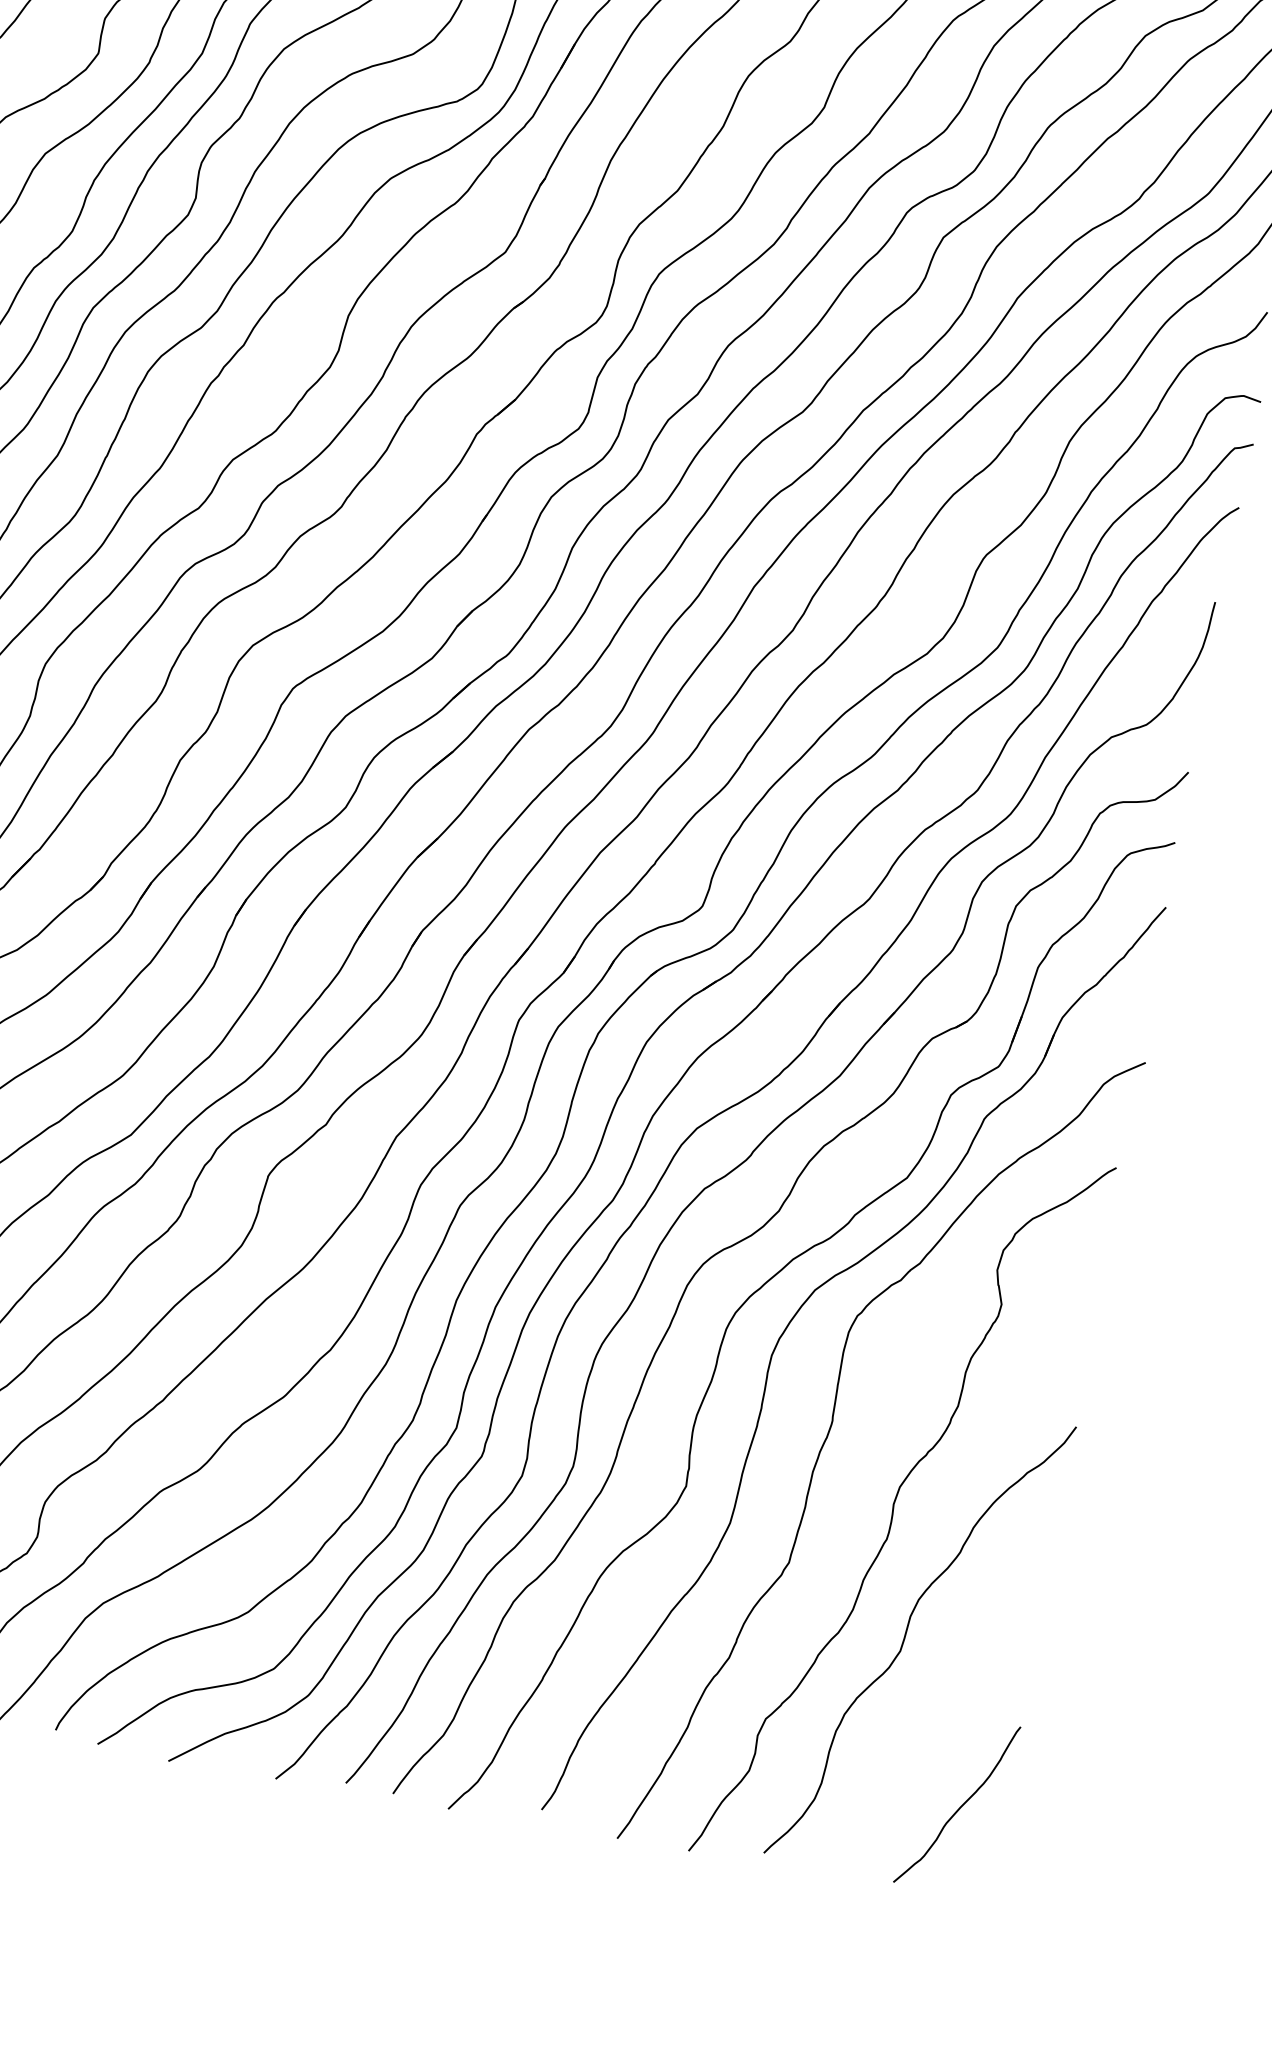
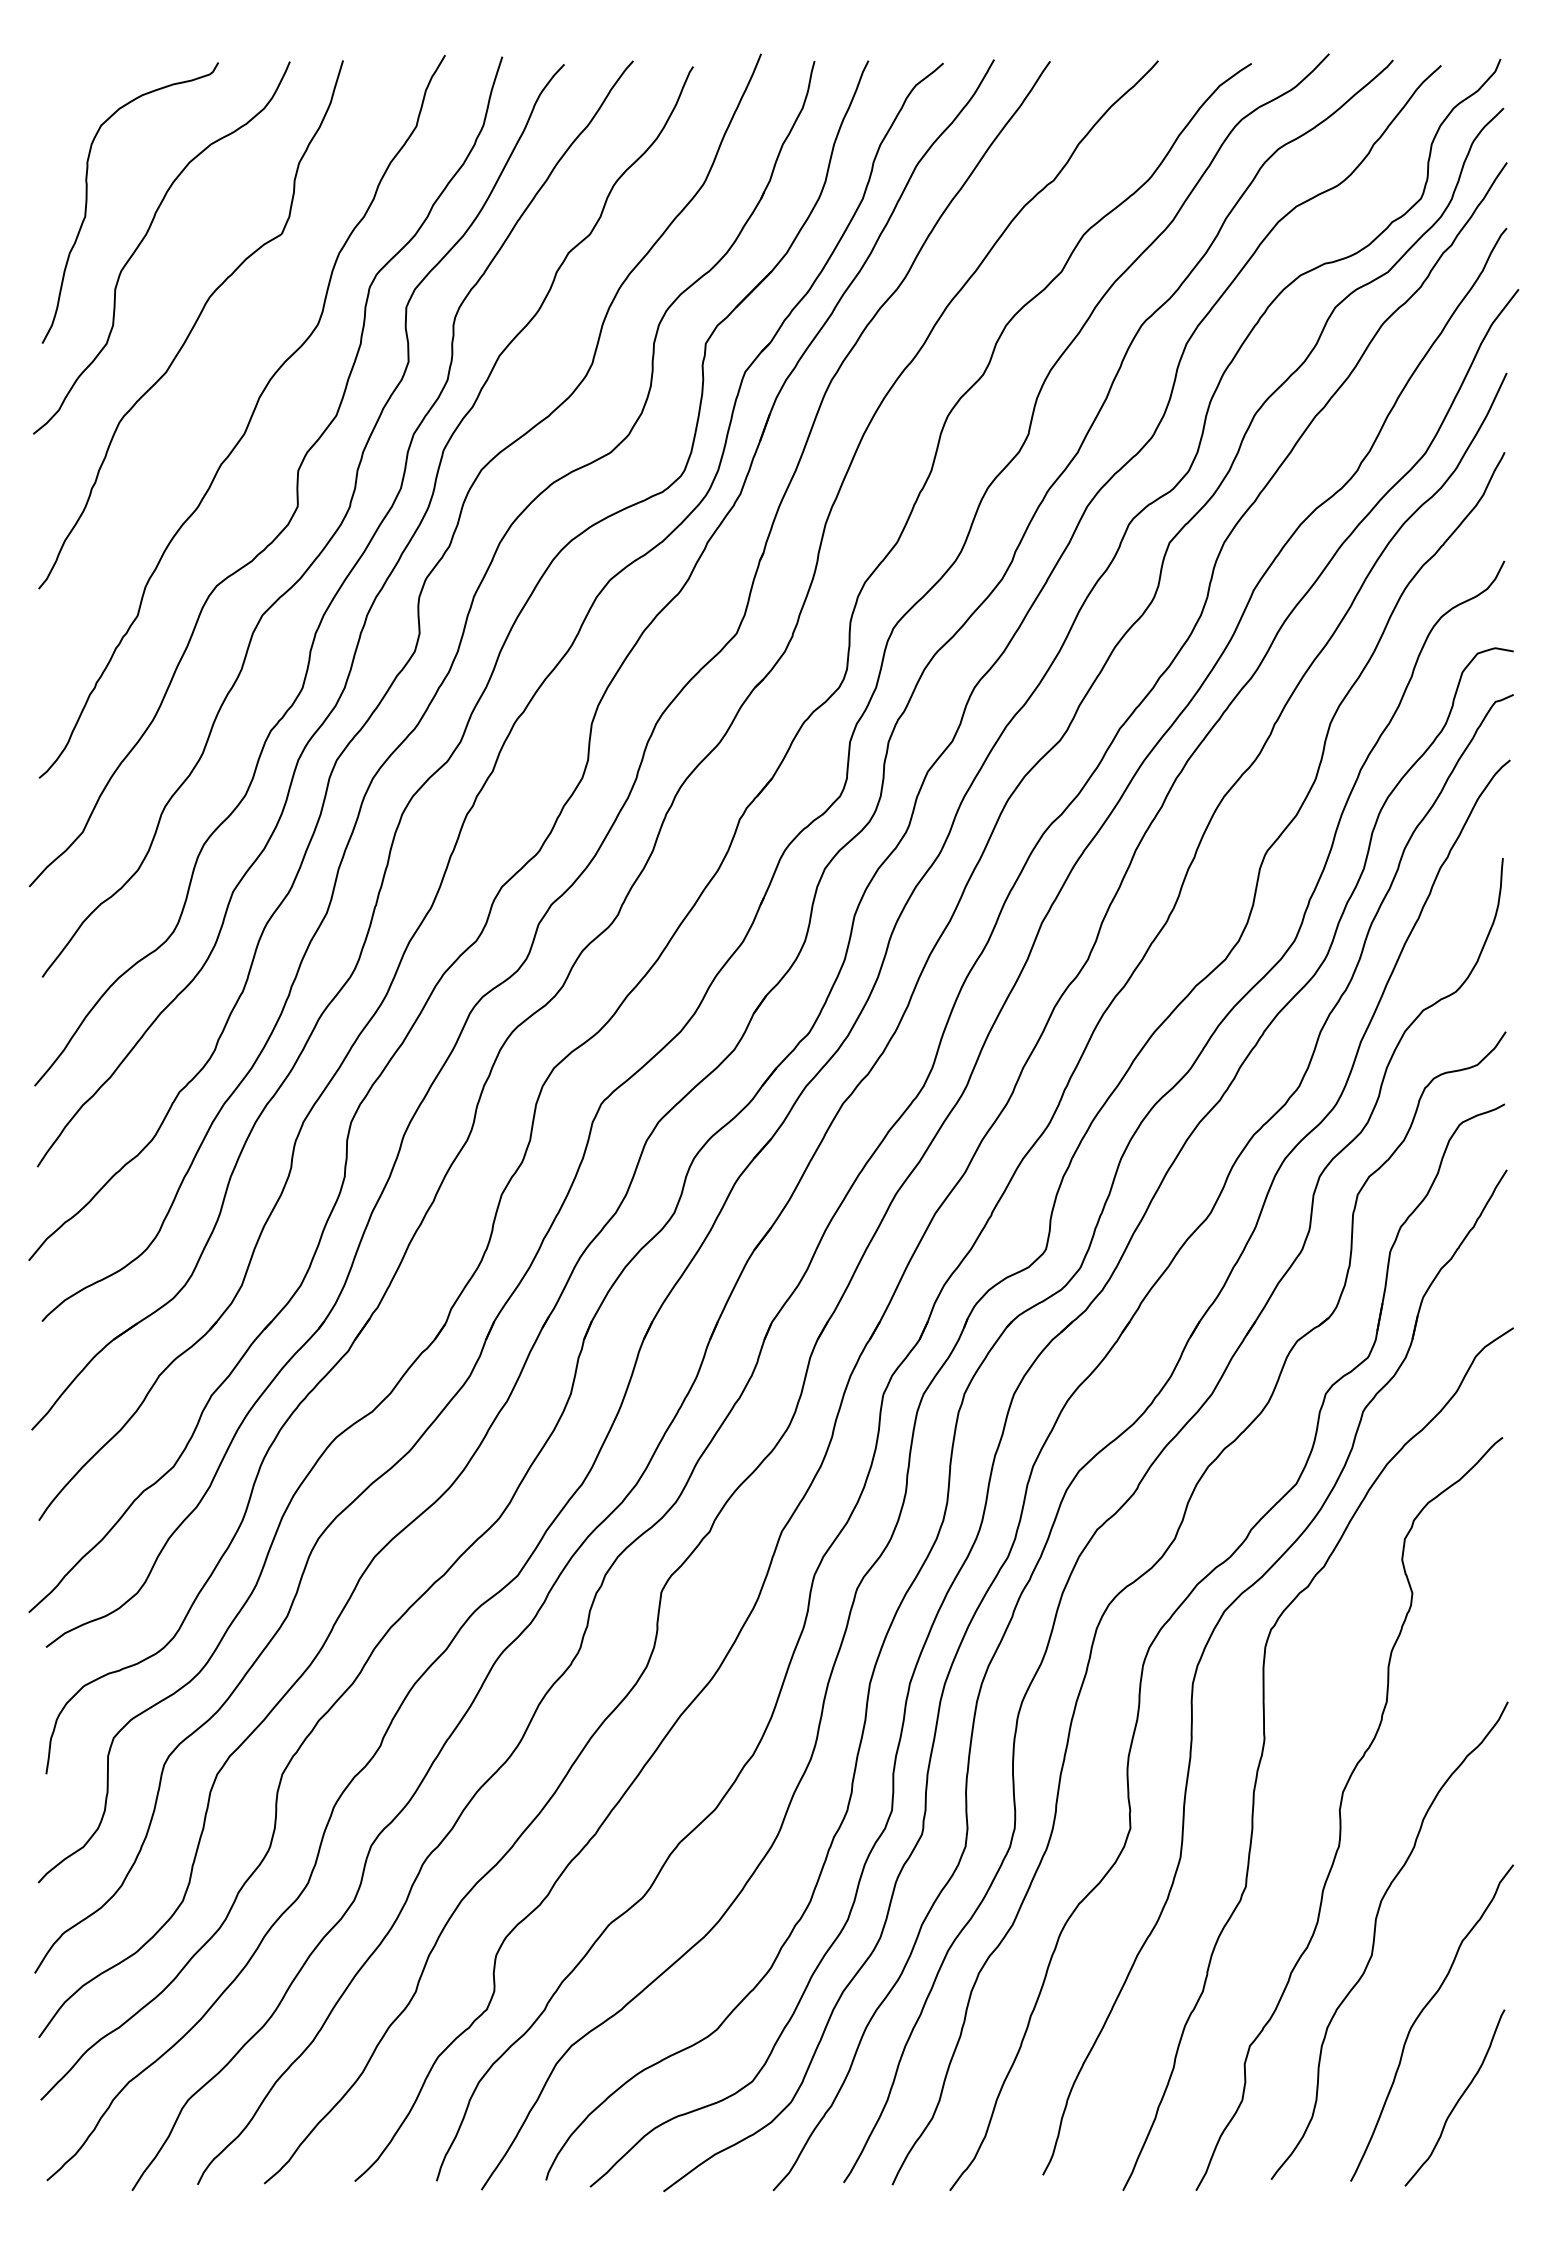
curve: (937, 1718) -> (1420, 2015), added

